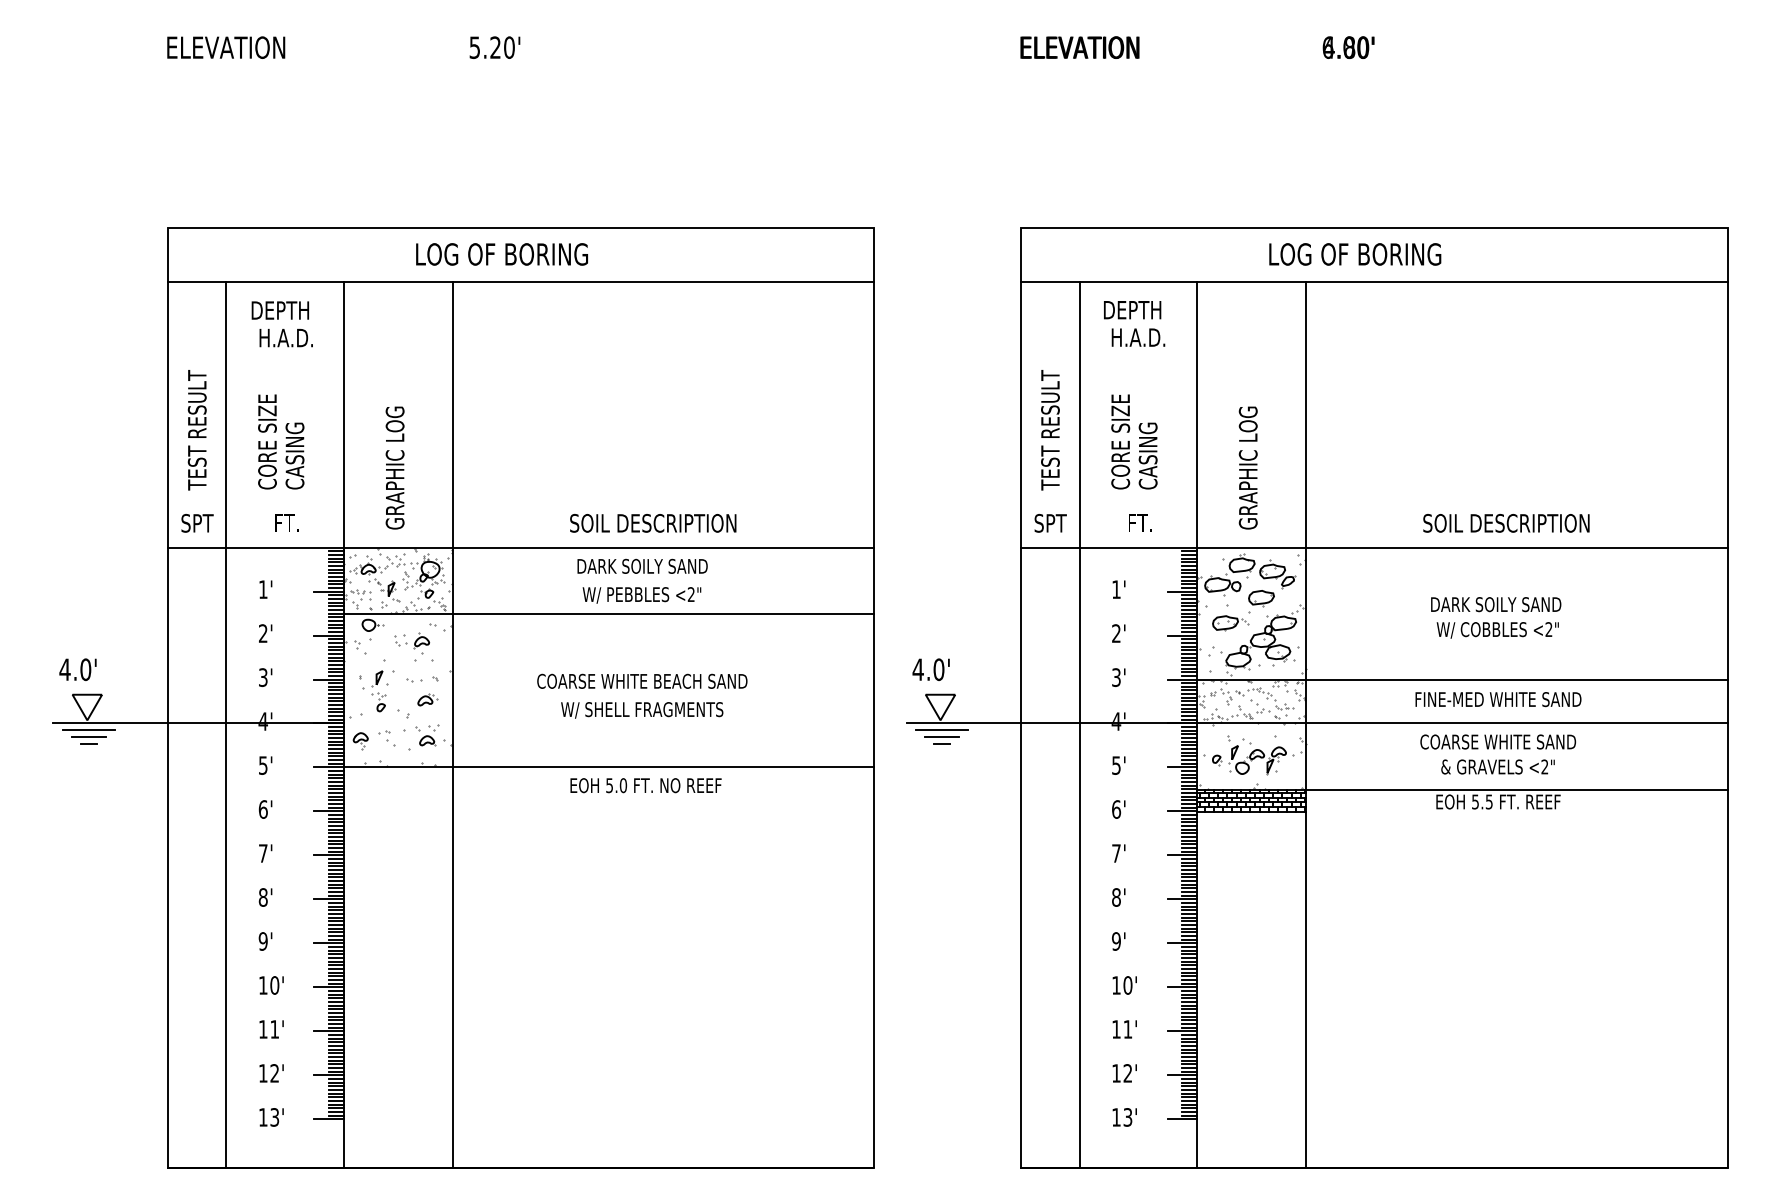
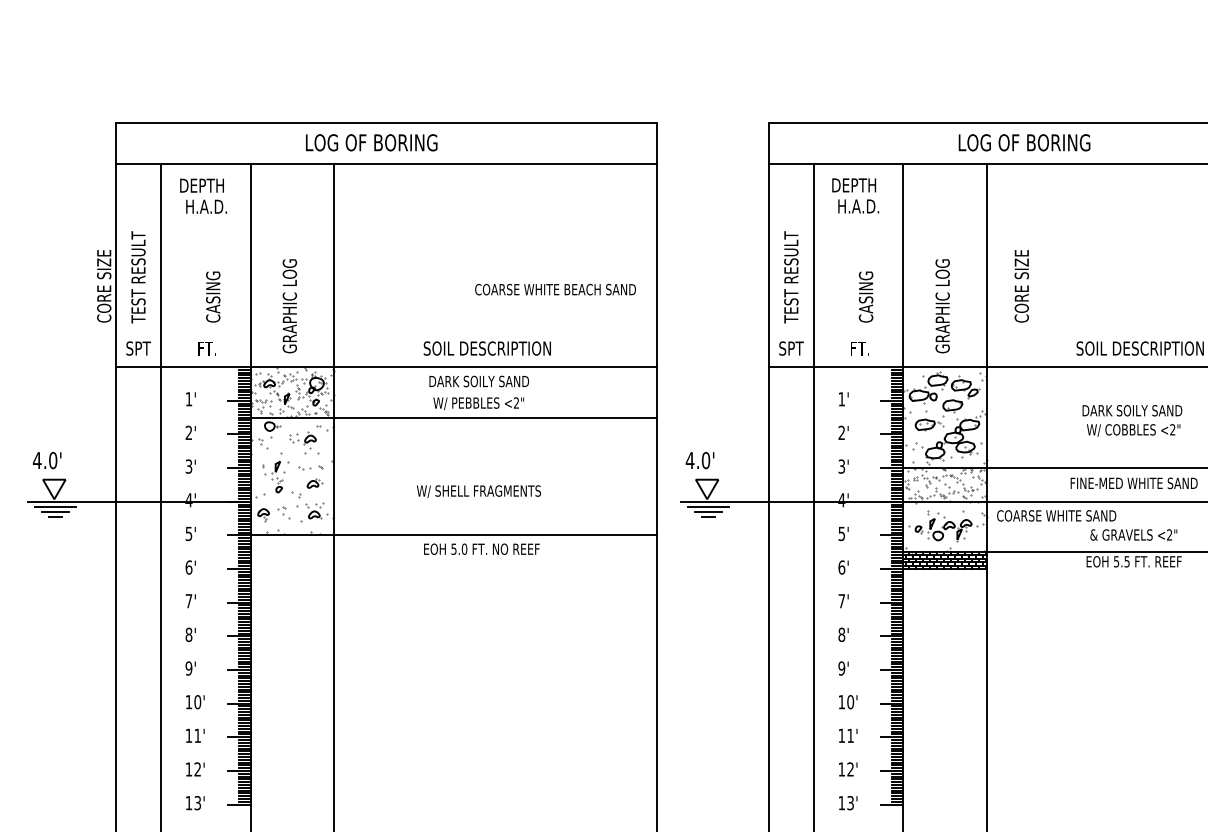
text: (267, 441) -> (104, 285), moved
text: (1120, 441) -> (1021, 285), moved
text: (642, 680) -> (555, 288), moved
text: (1497, 741) -> (1056, 515), moved

